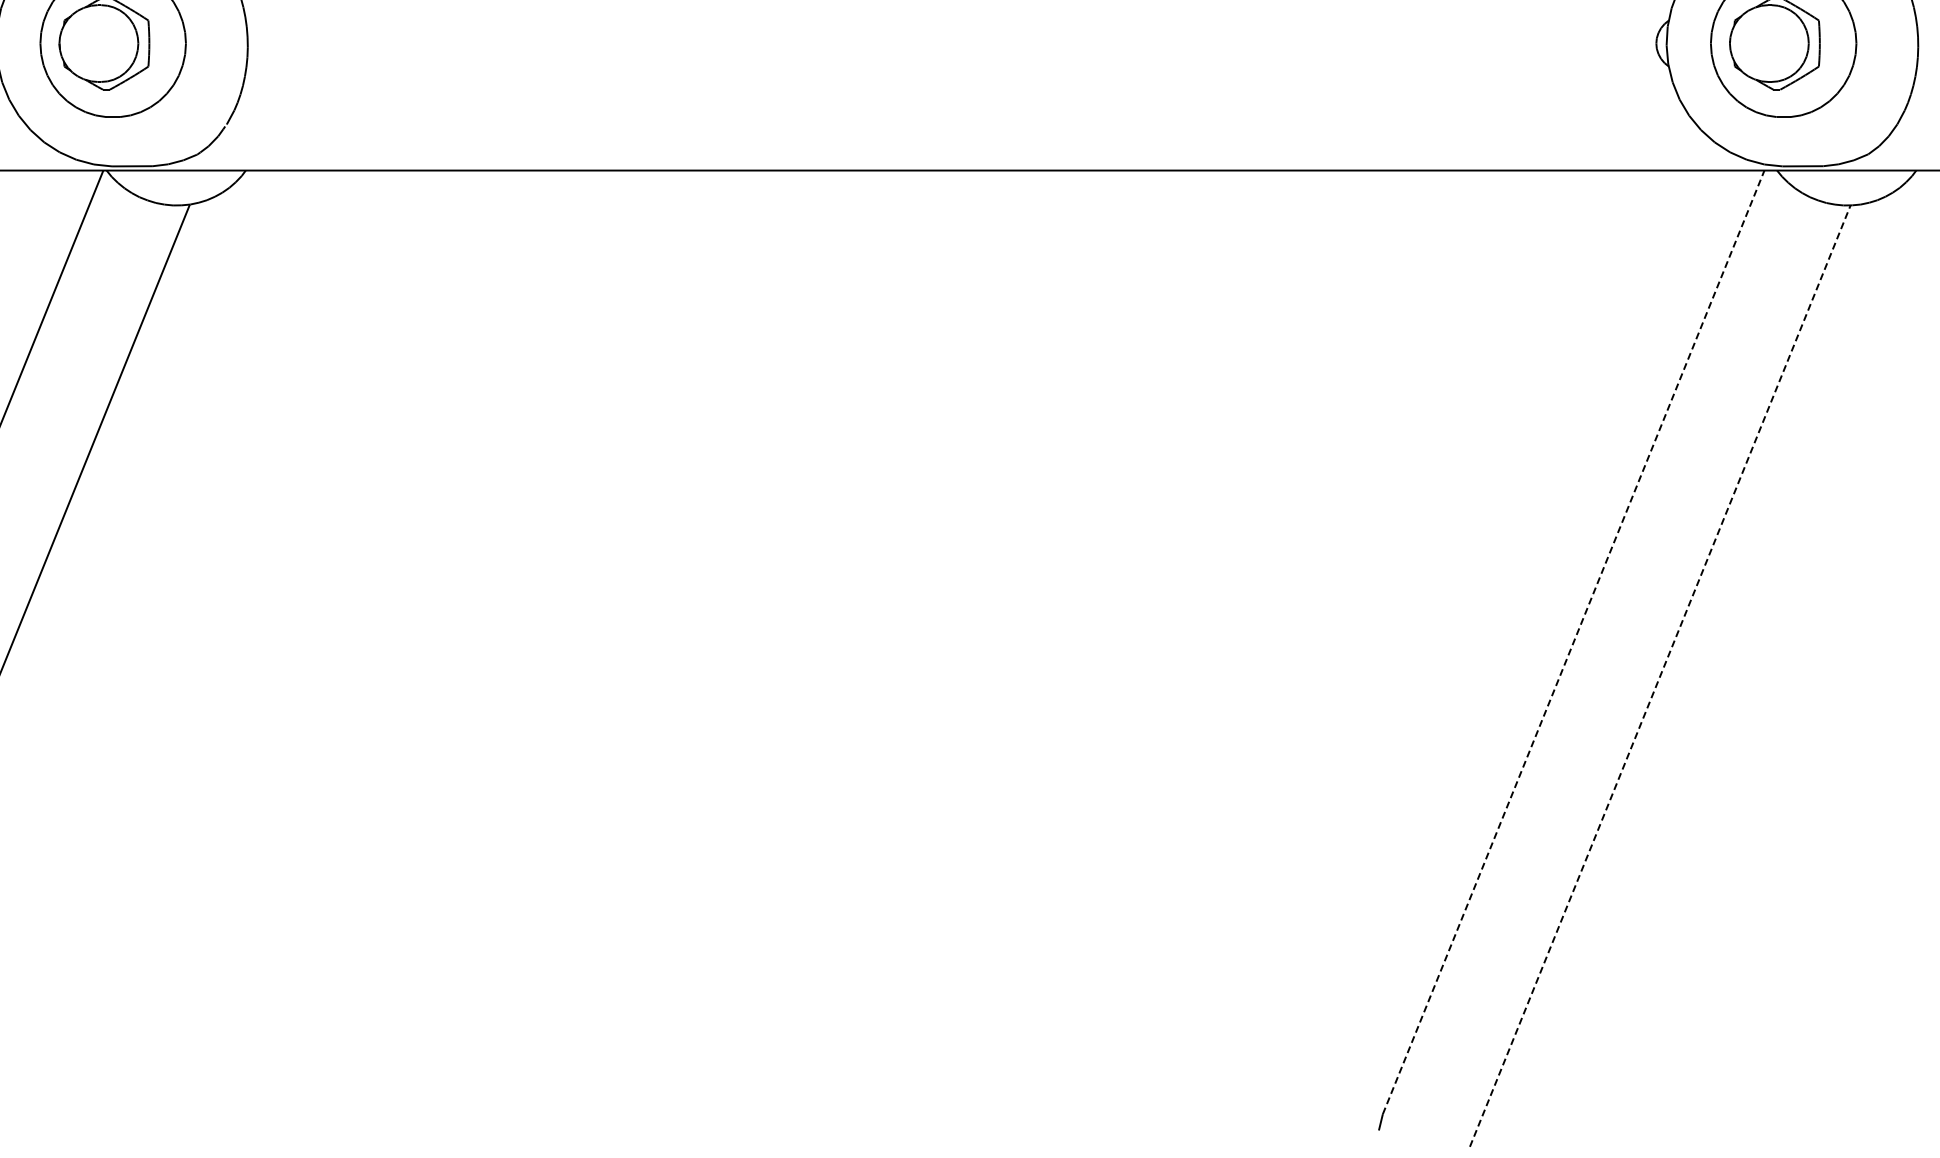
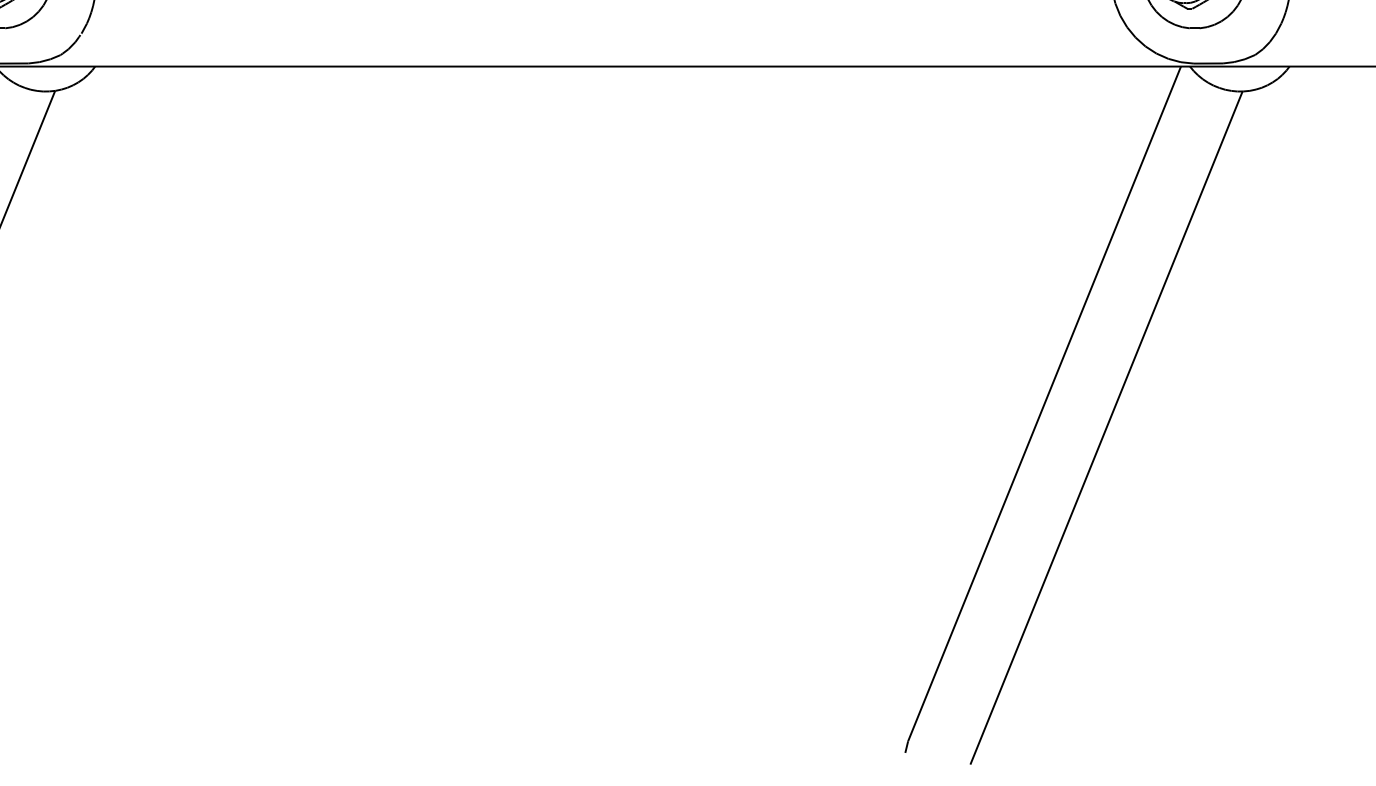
line: (1573, 642) -> (1044, 404), dashed -> solid
line: (1660, 676) -> (1106, 428), dashed -> solid

